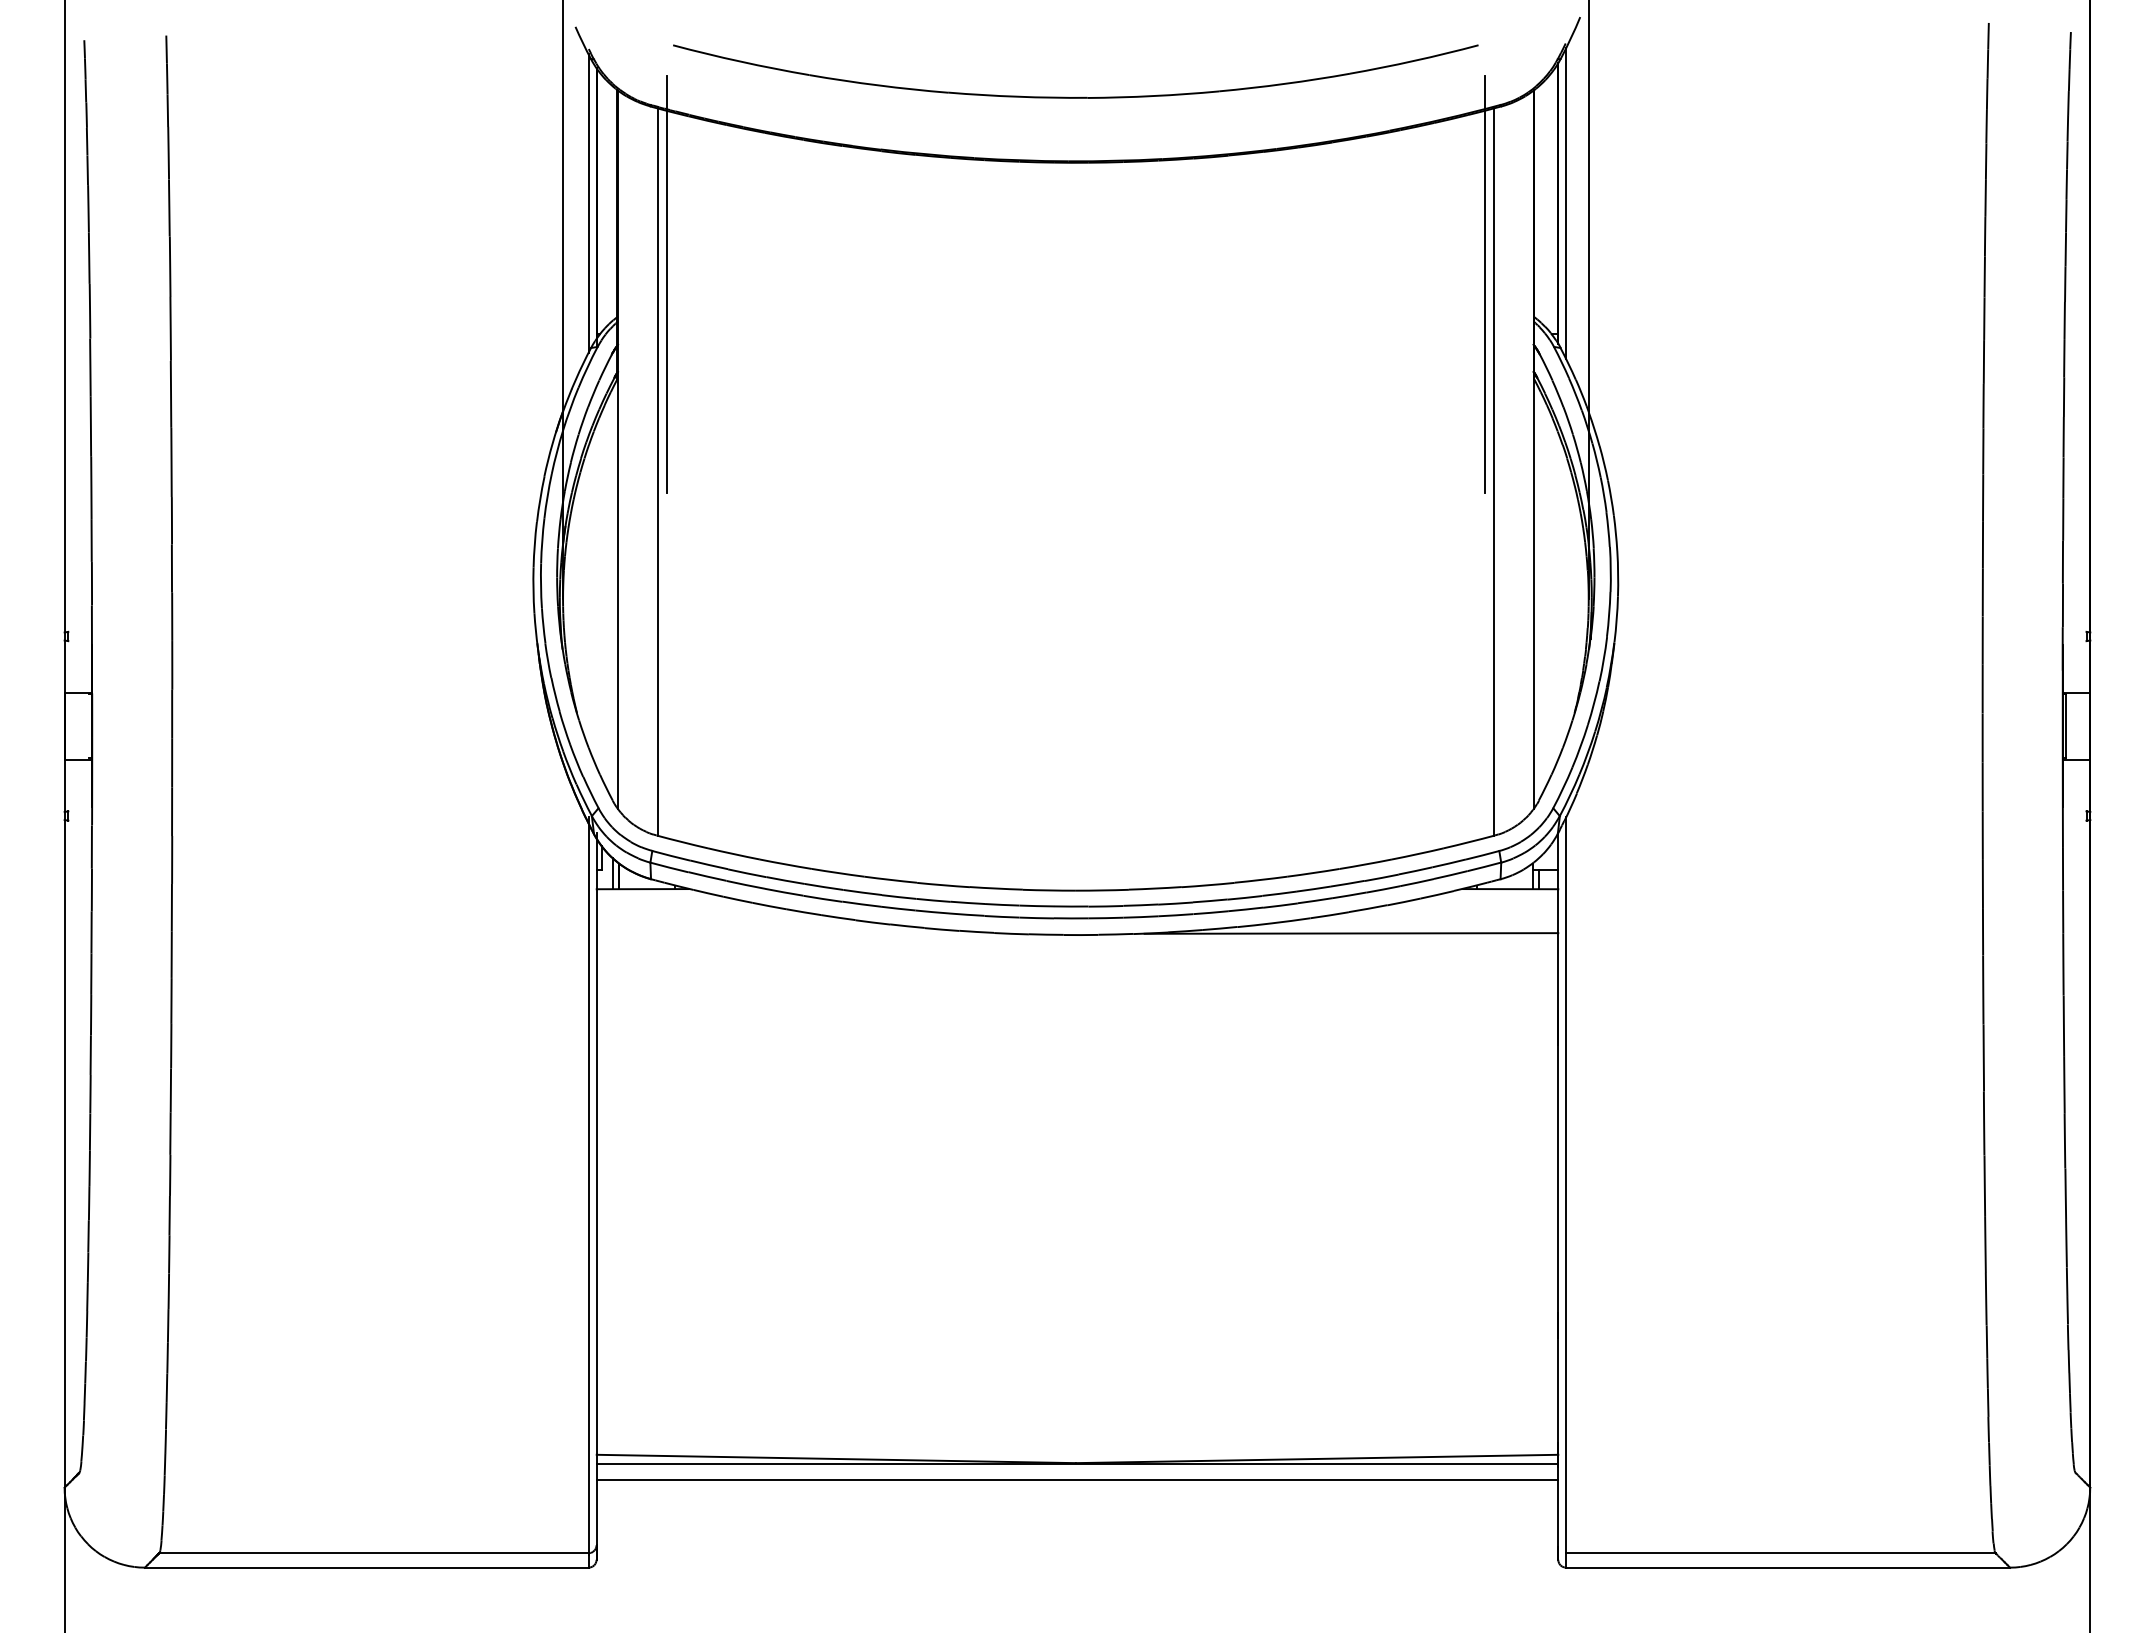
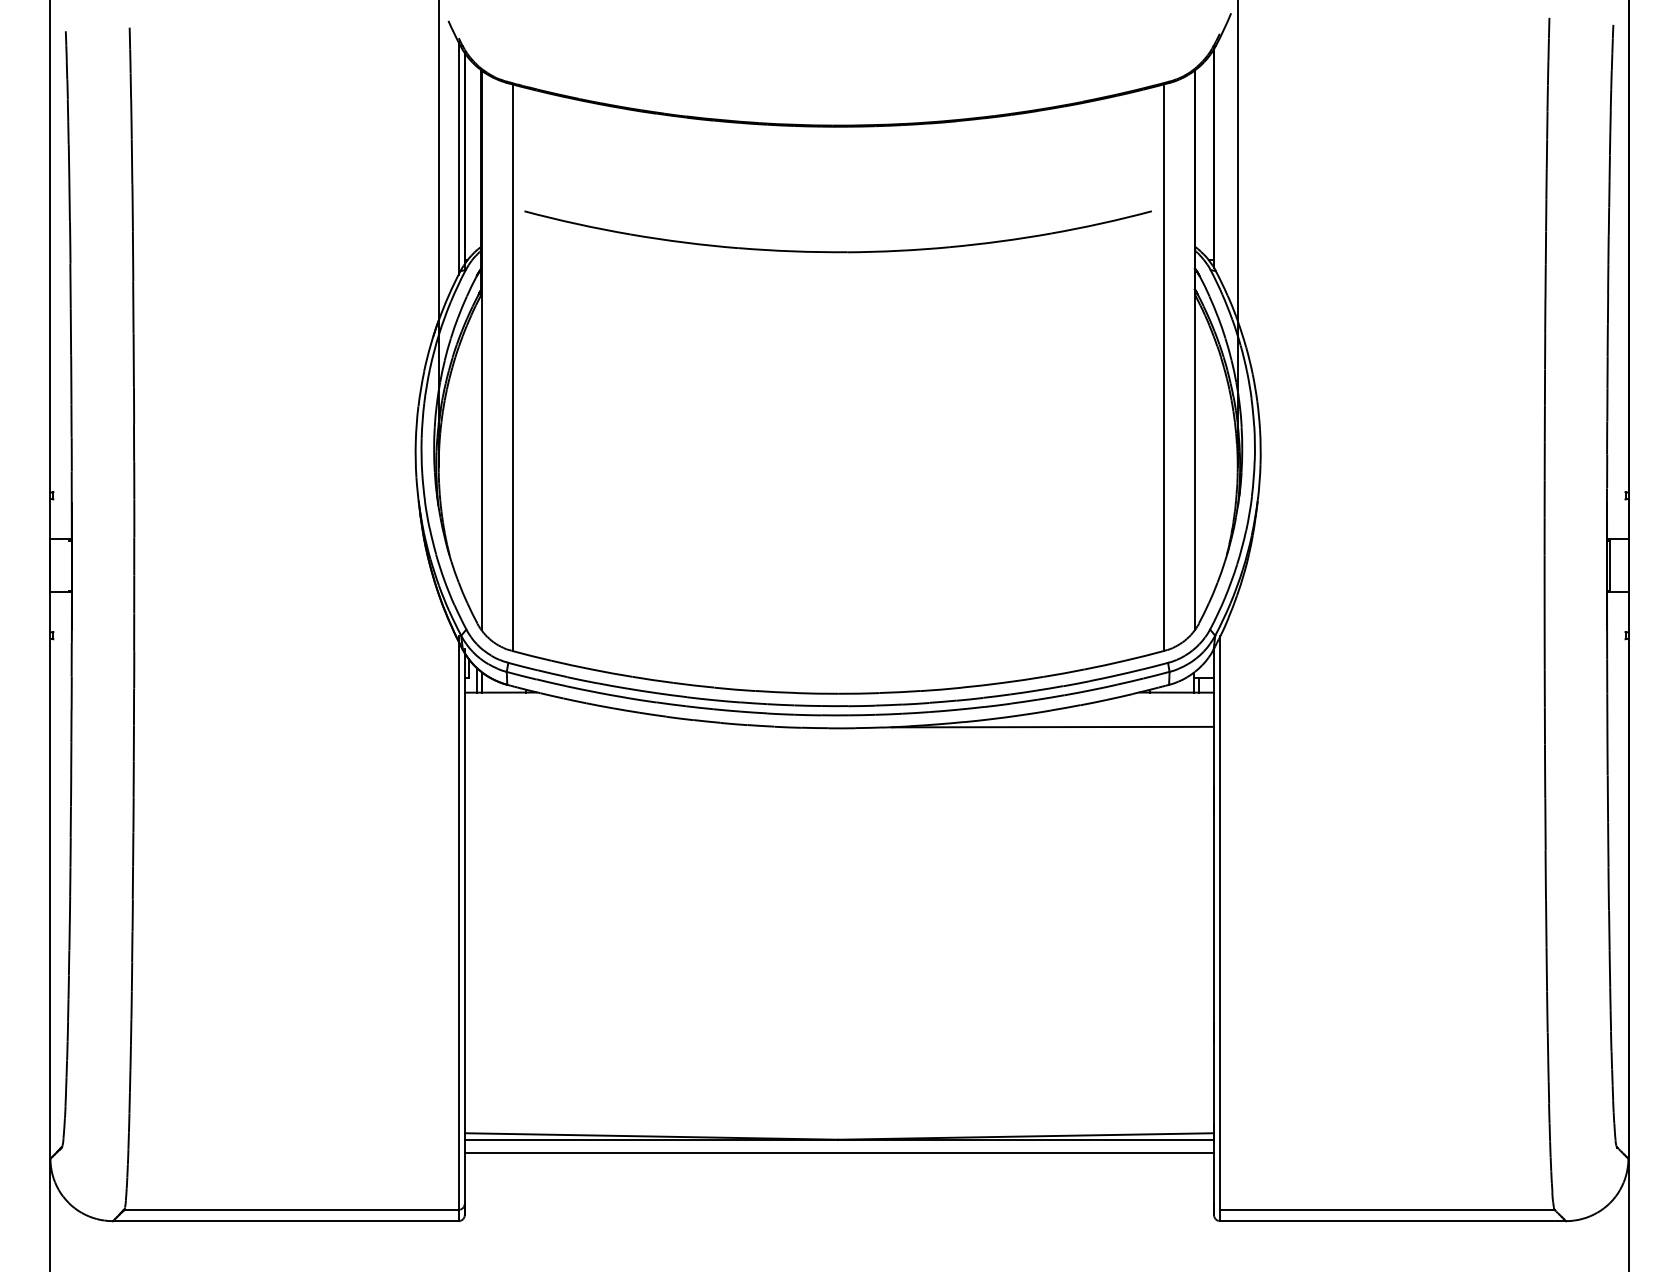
part: (1082, 96) -> (843, 251), moved
line: (1566, 203) -> (1220, 158), removed
line: (667, 284) -> (520, 221), removed
line: (1484, 284) -> (1156, 221), removed

